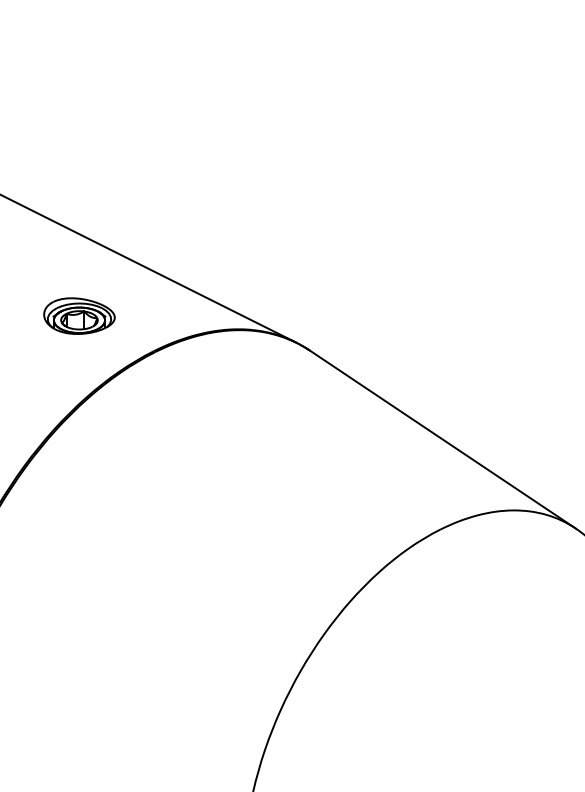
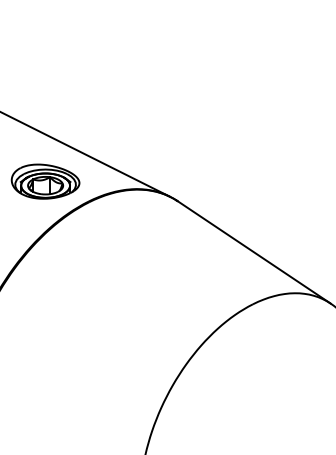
part: (79, 315) -> (45, 181), size x1.67

